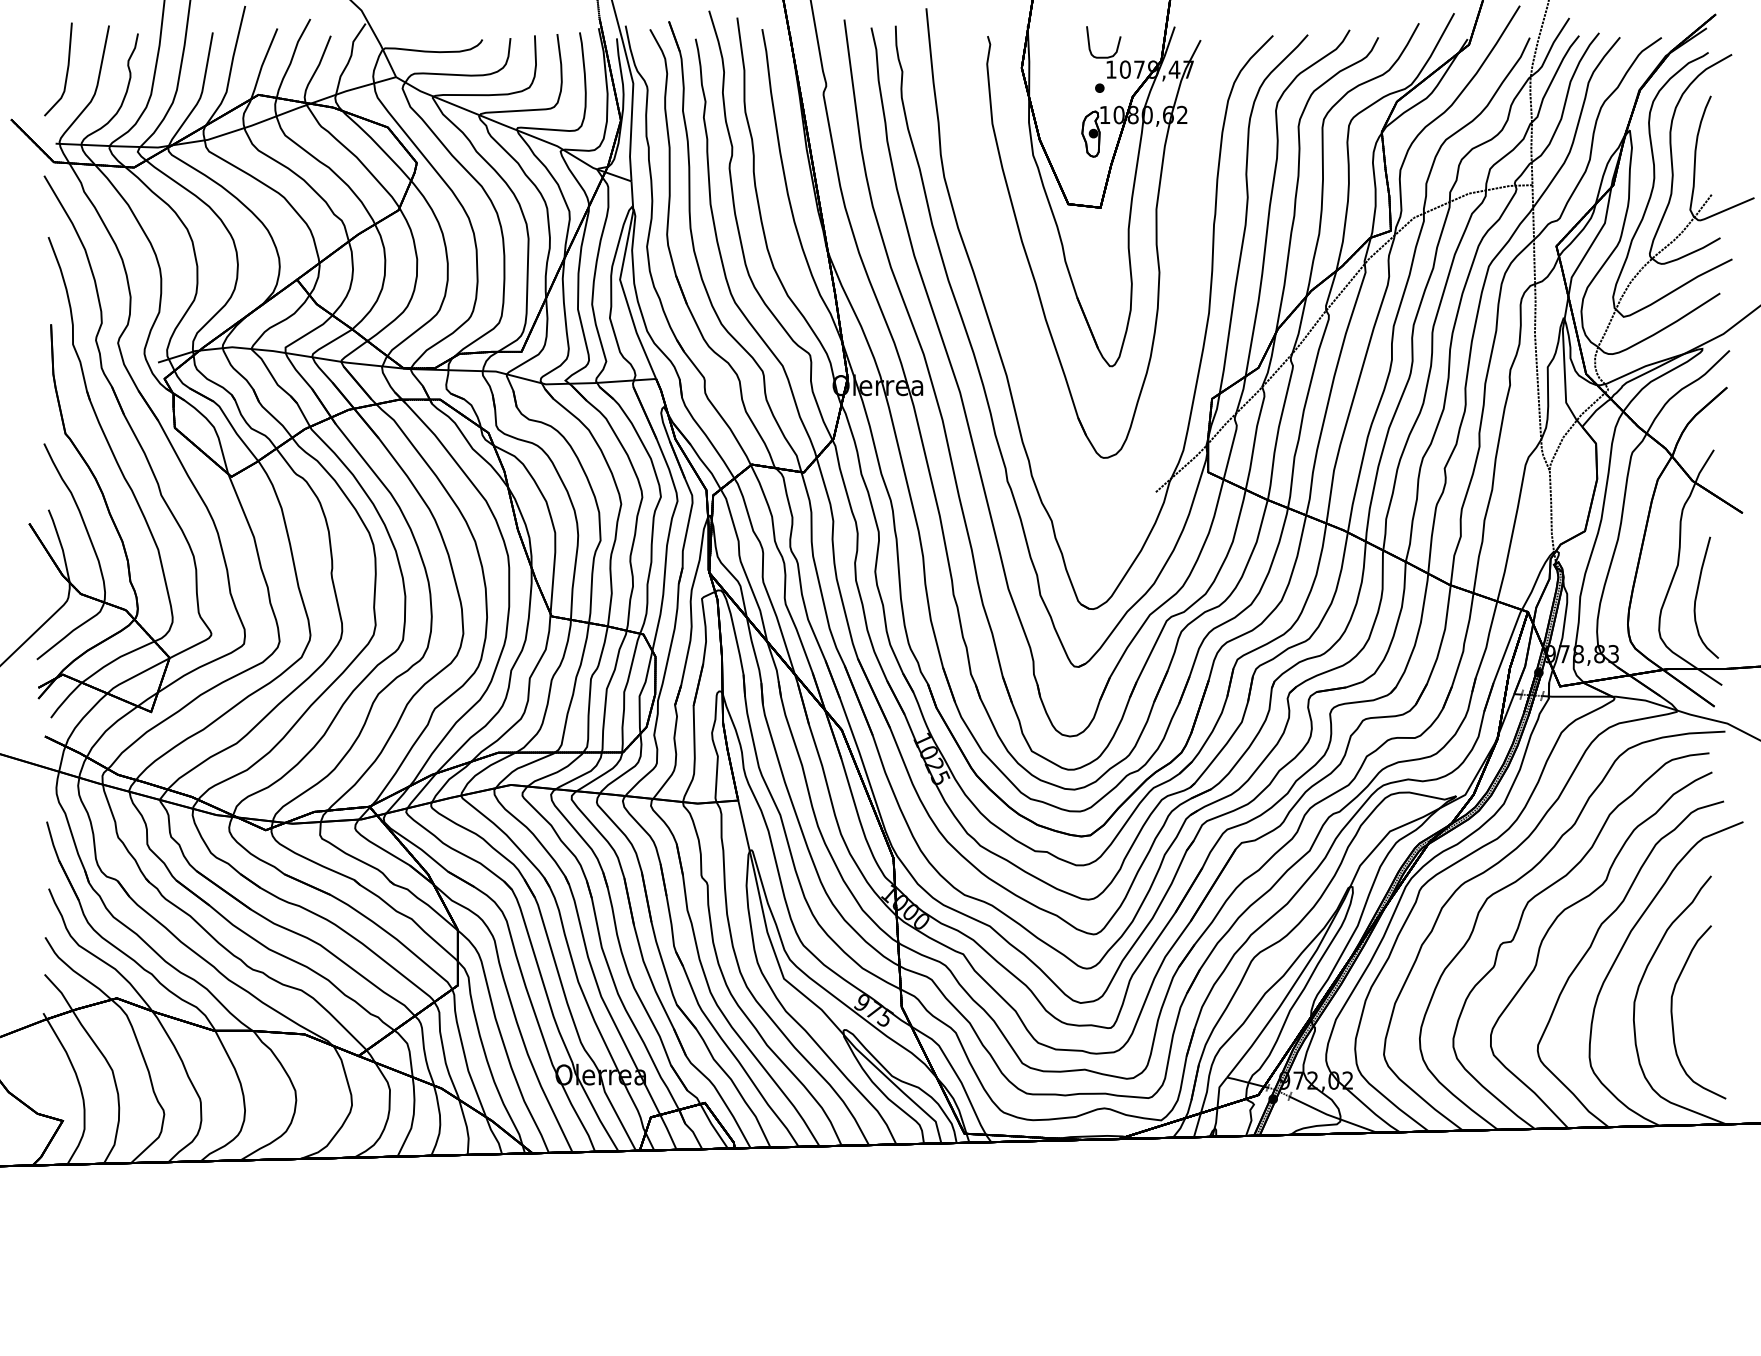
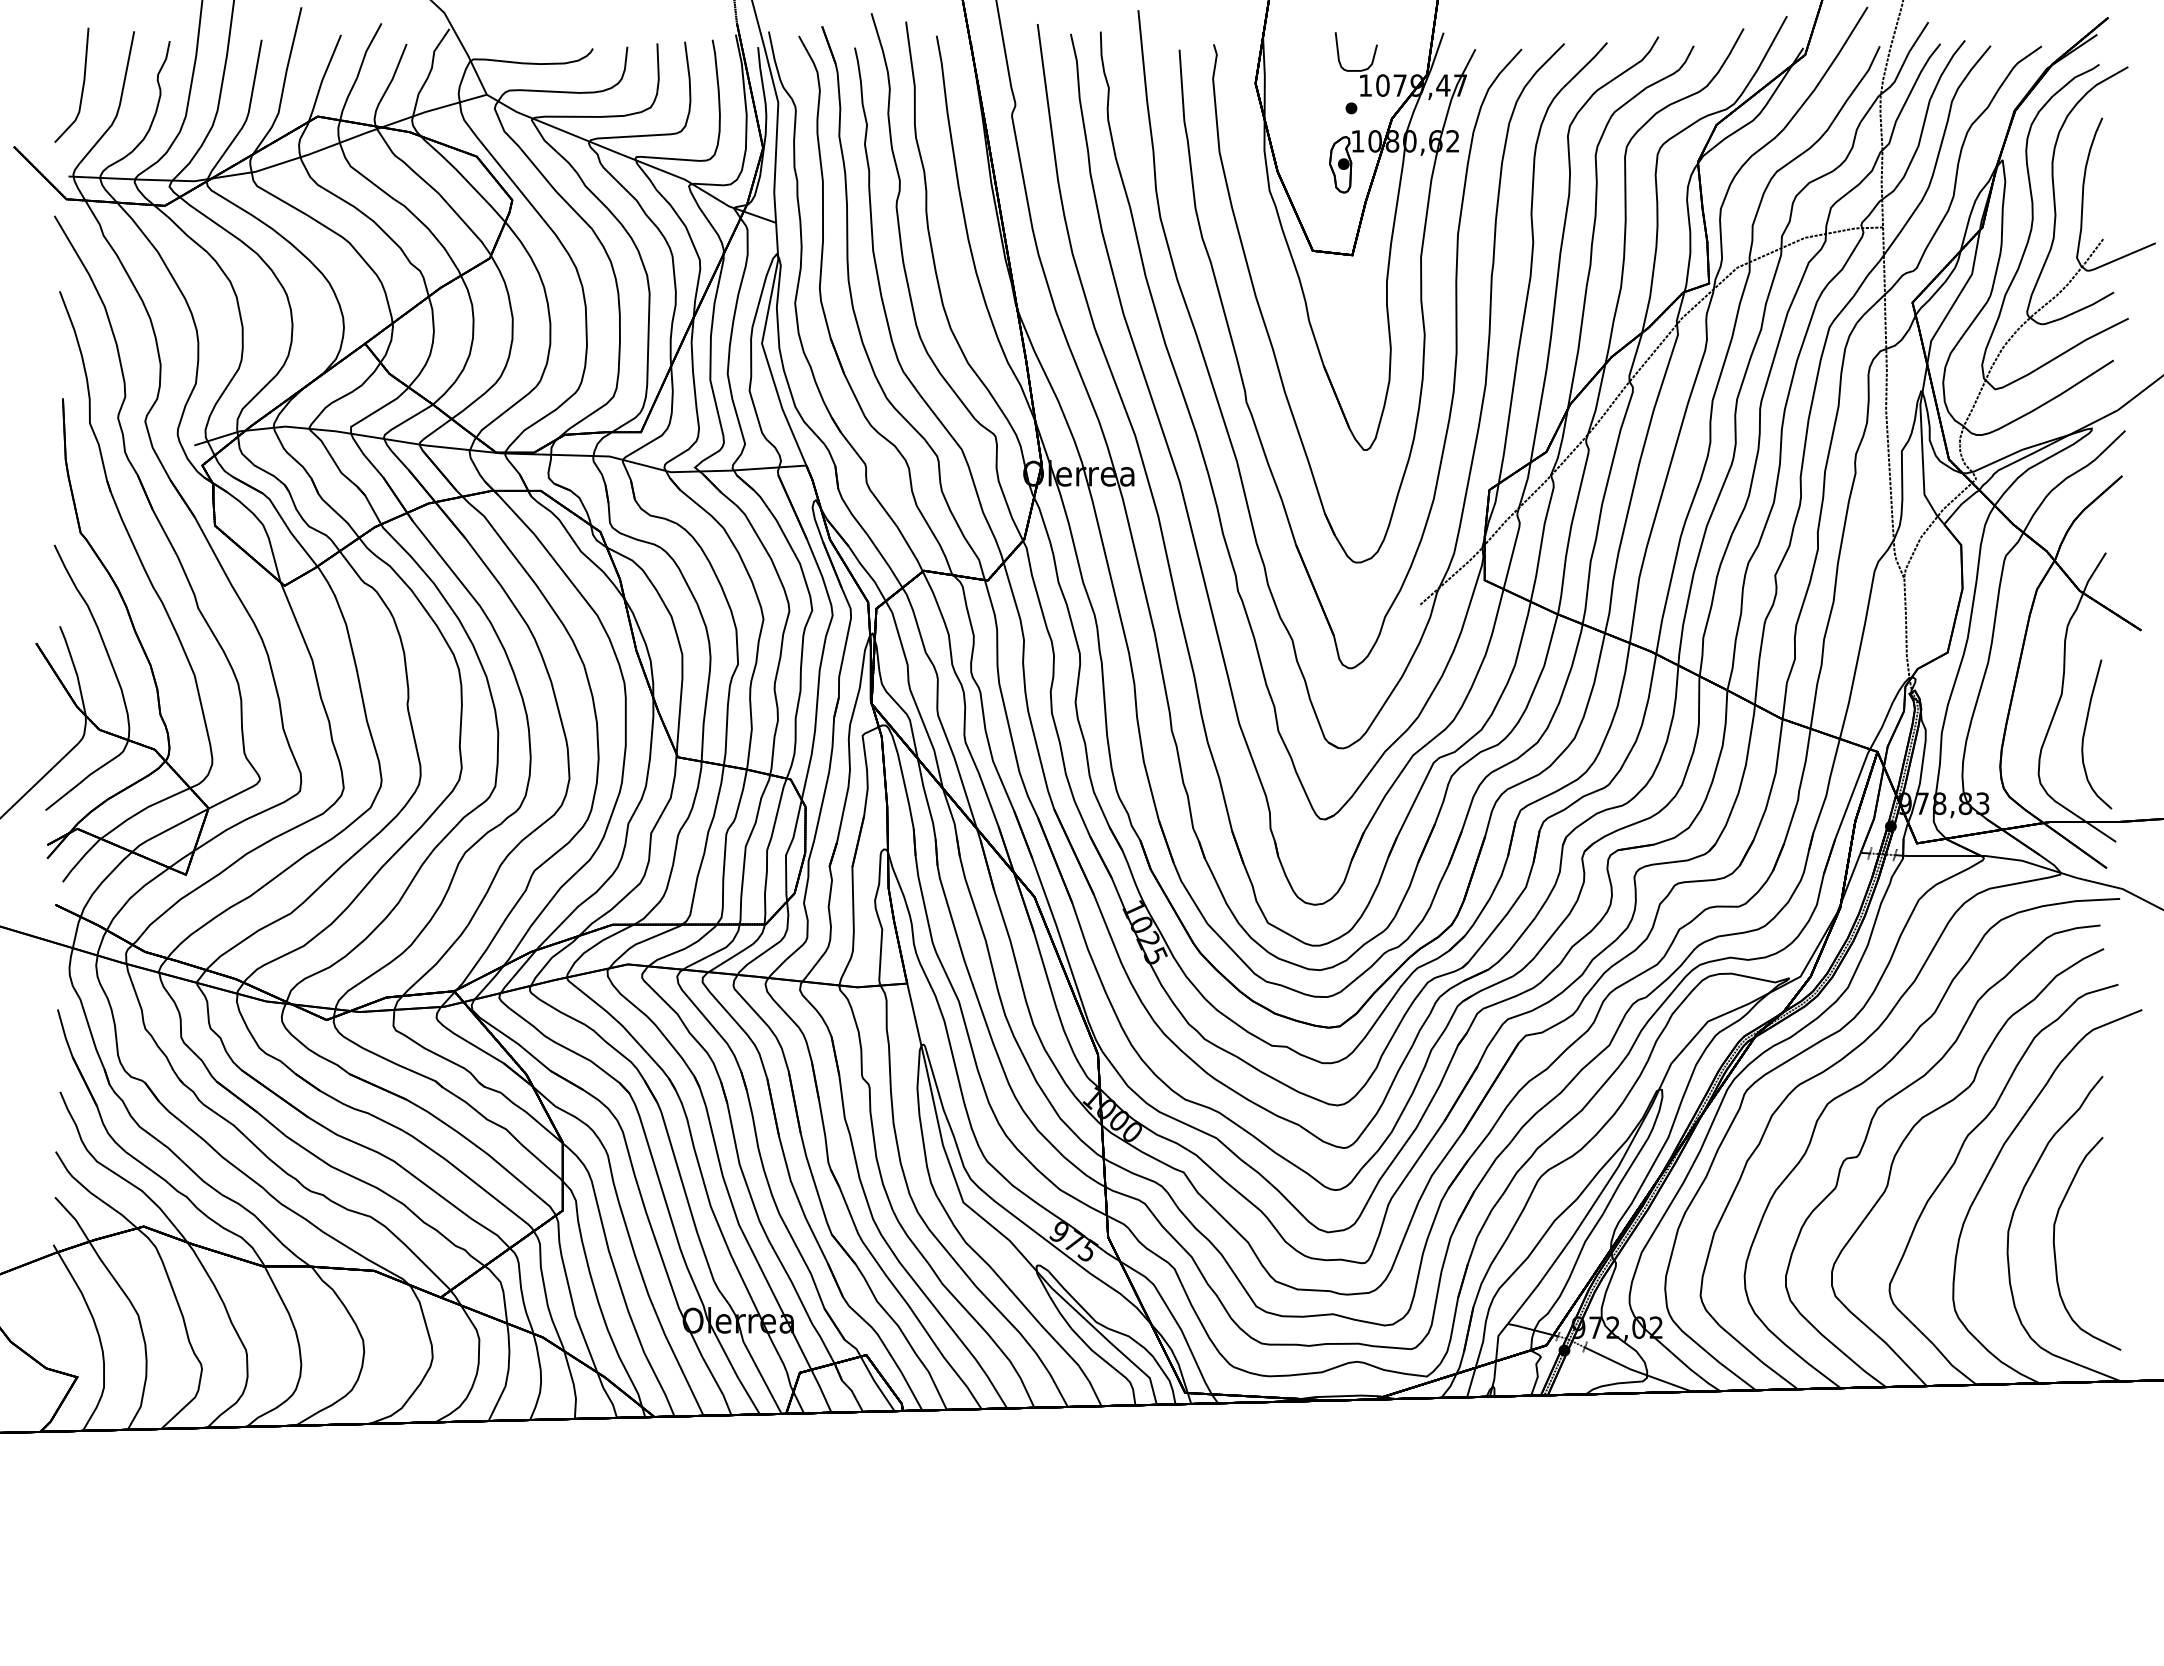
part: (1183, 295) -> (1454, 363), added

